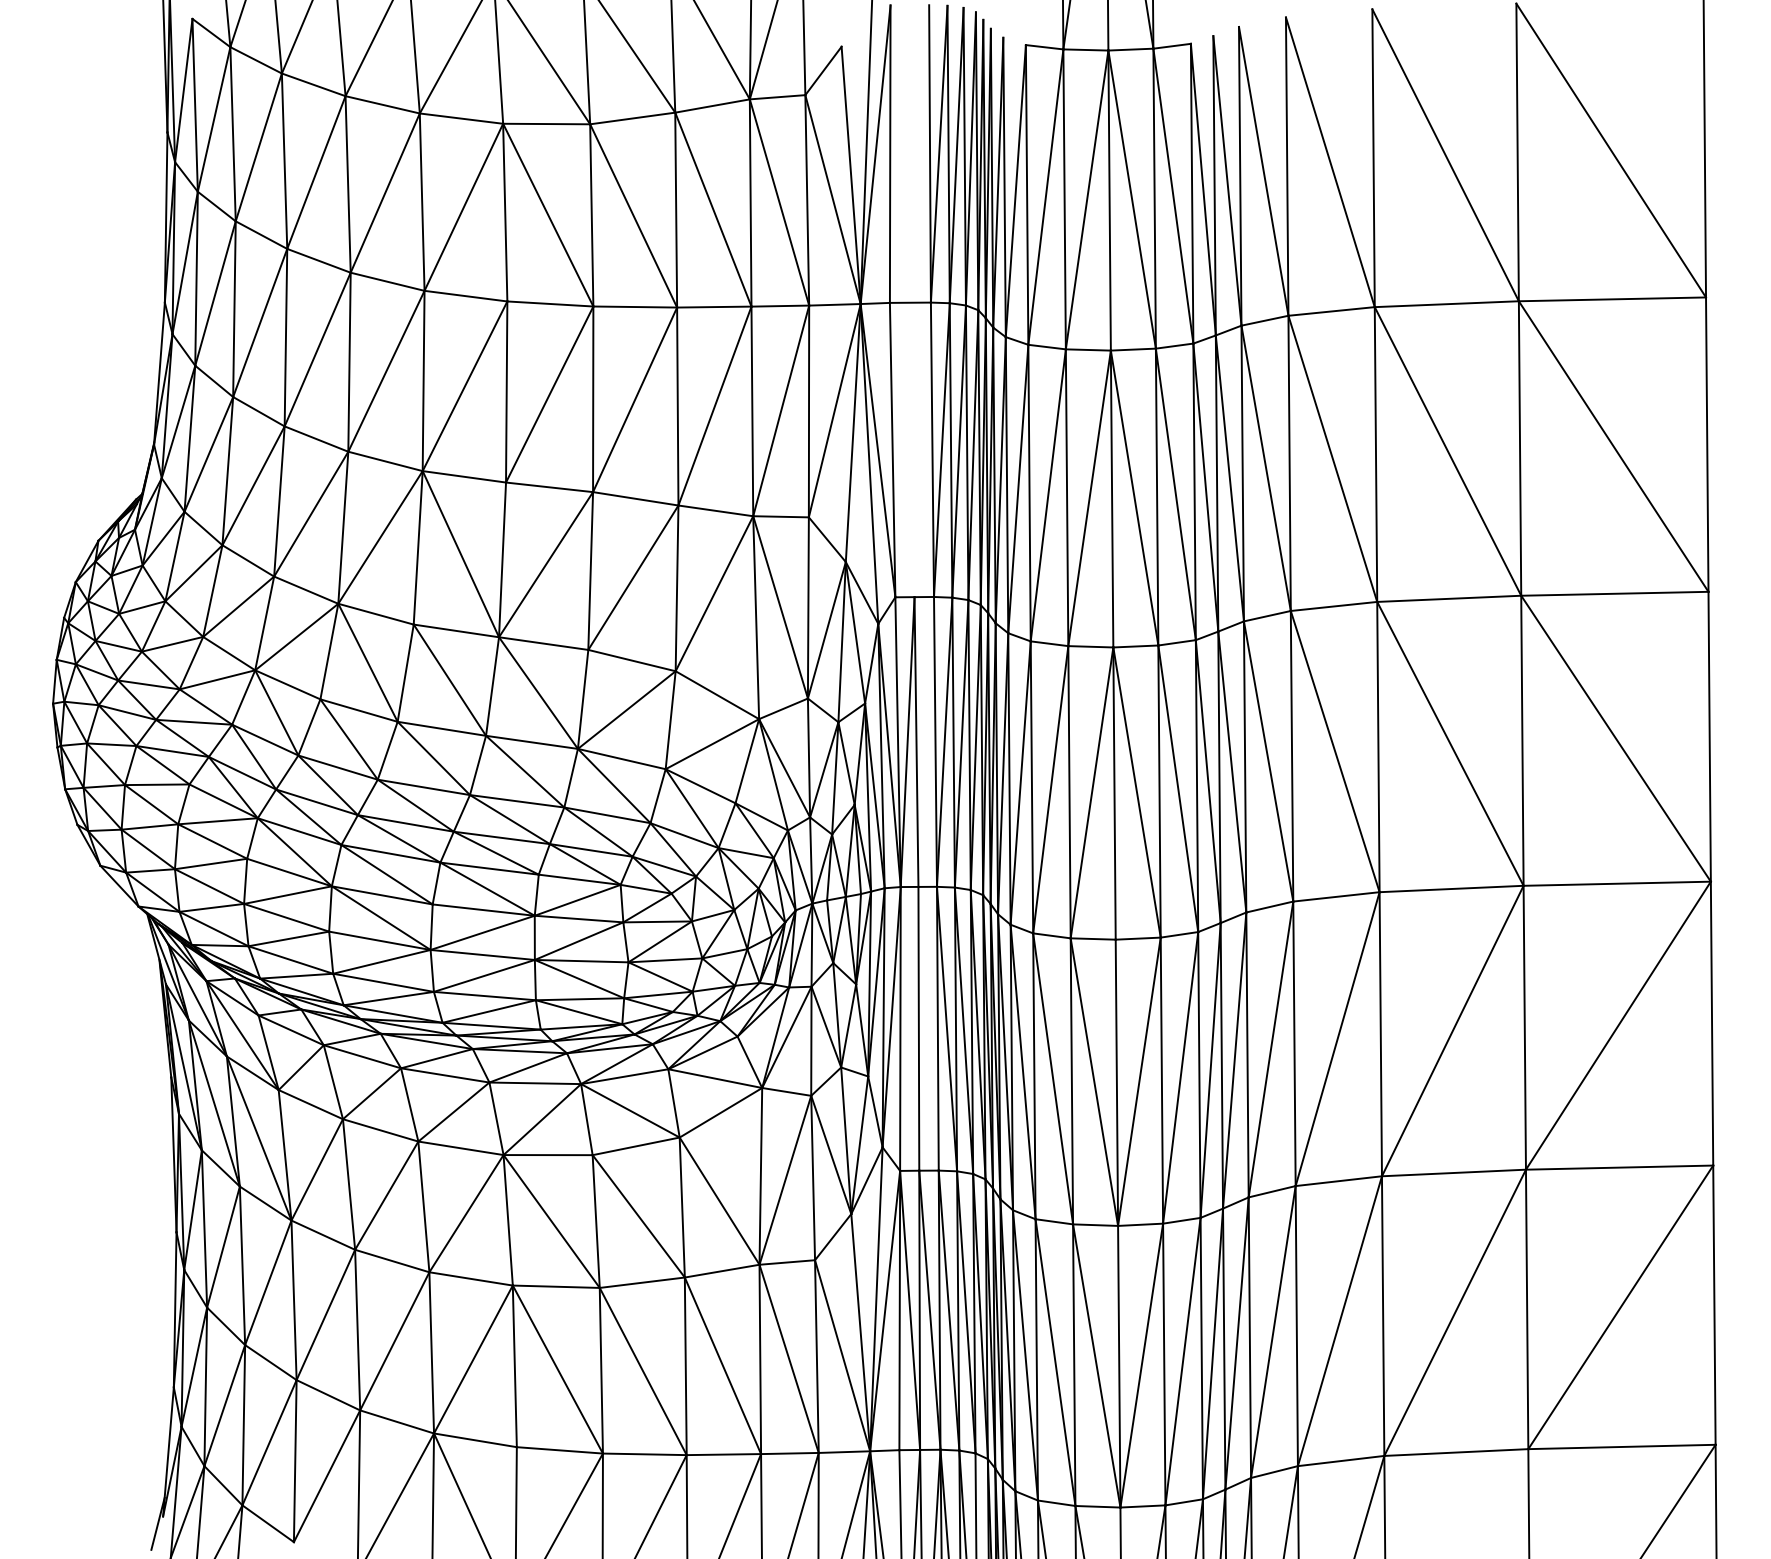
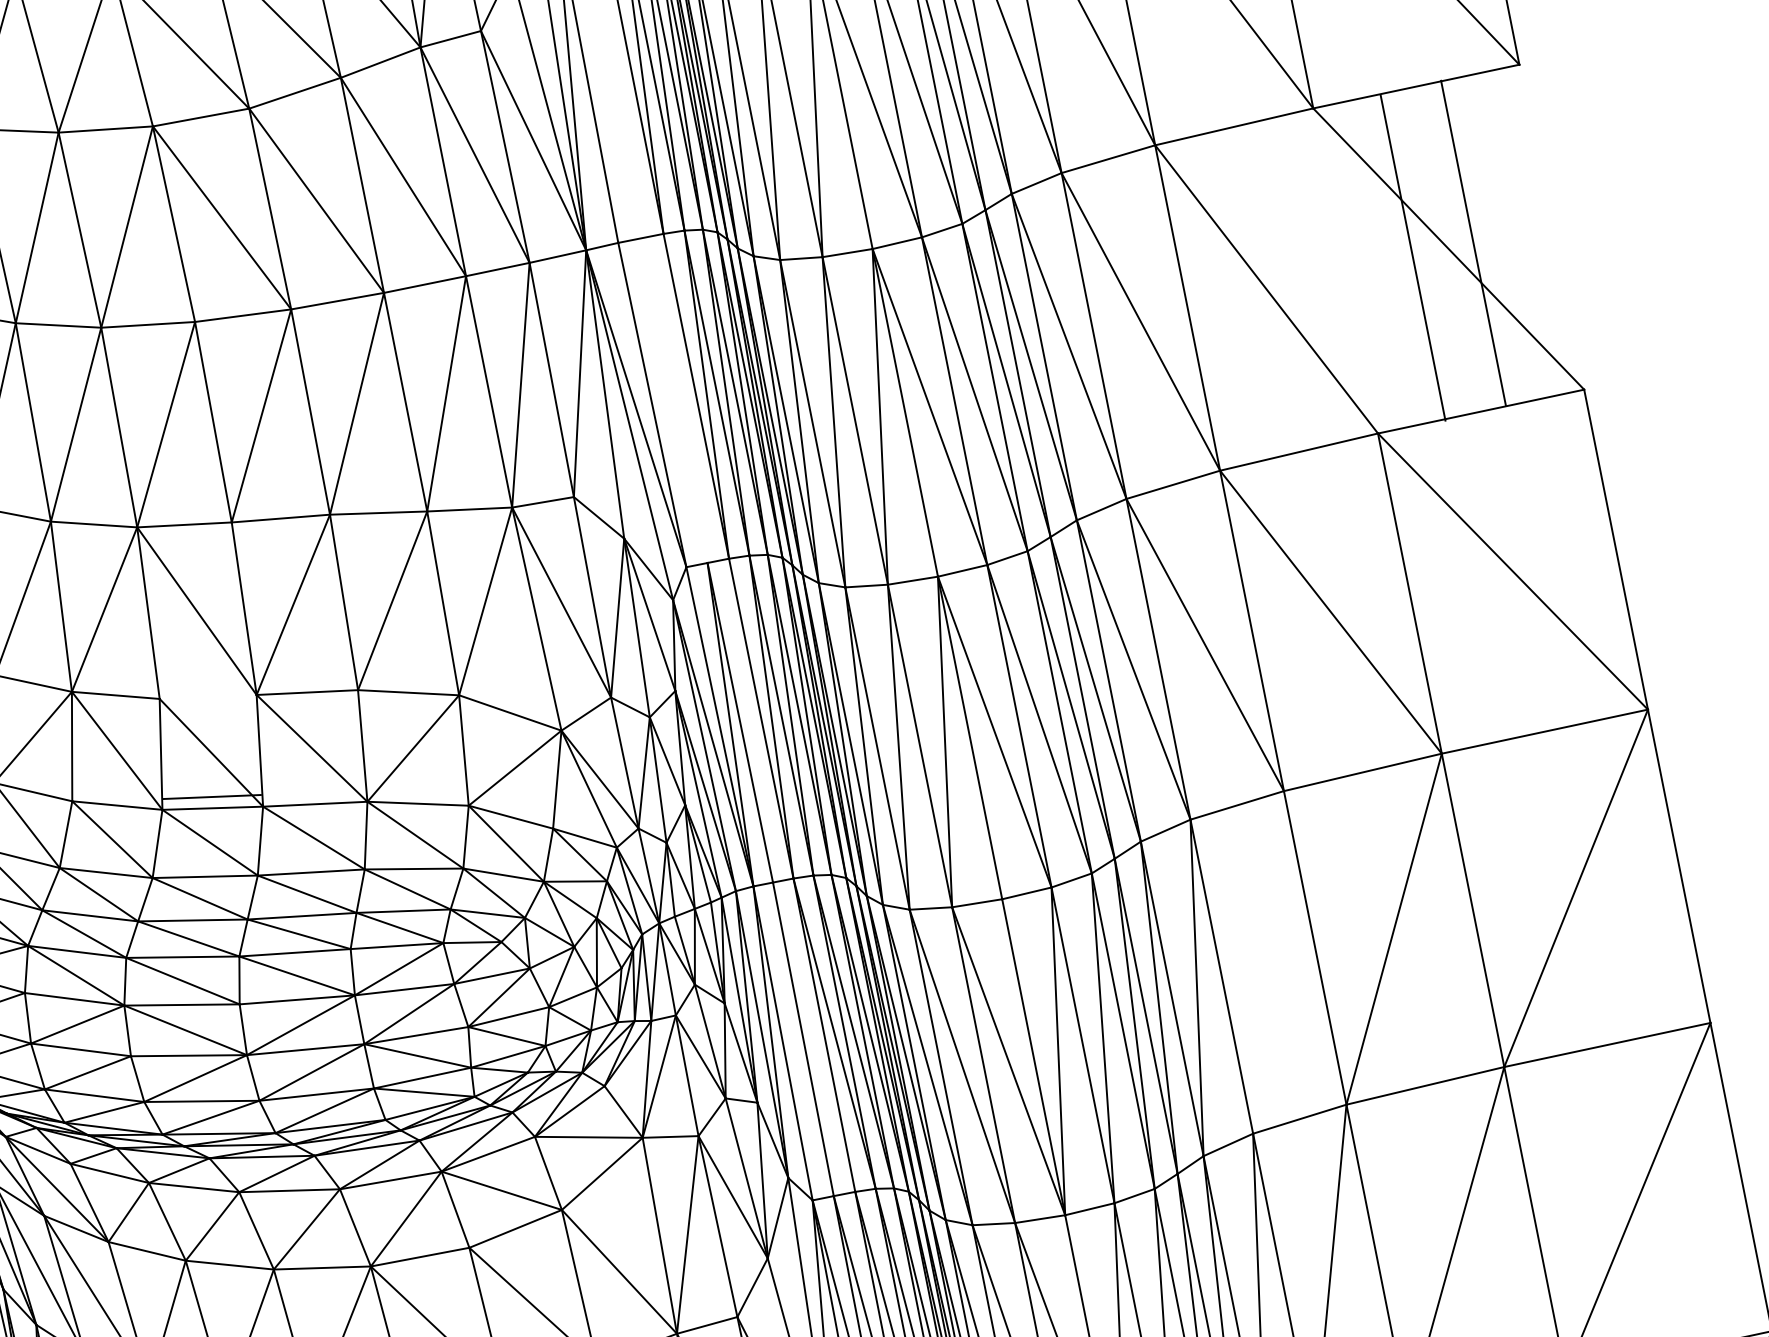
line: (1707, 444) -> (1473, 243), moved
line: (1519, 448) -> (1412, 258), moved
line: (456, 630) -> (212, 796), moved
line: (1337, 1039) -> (1268, 962), removed

